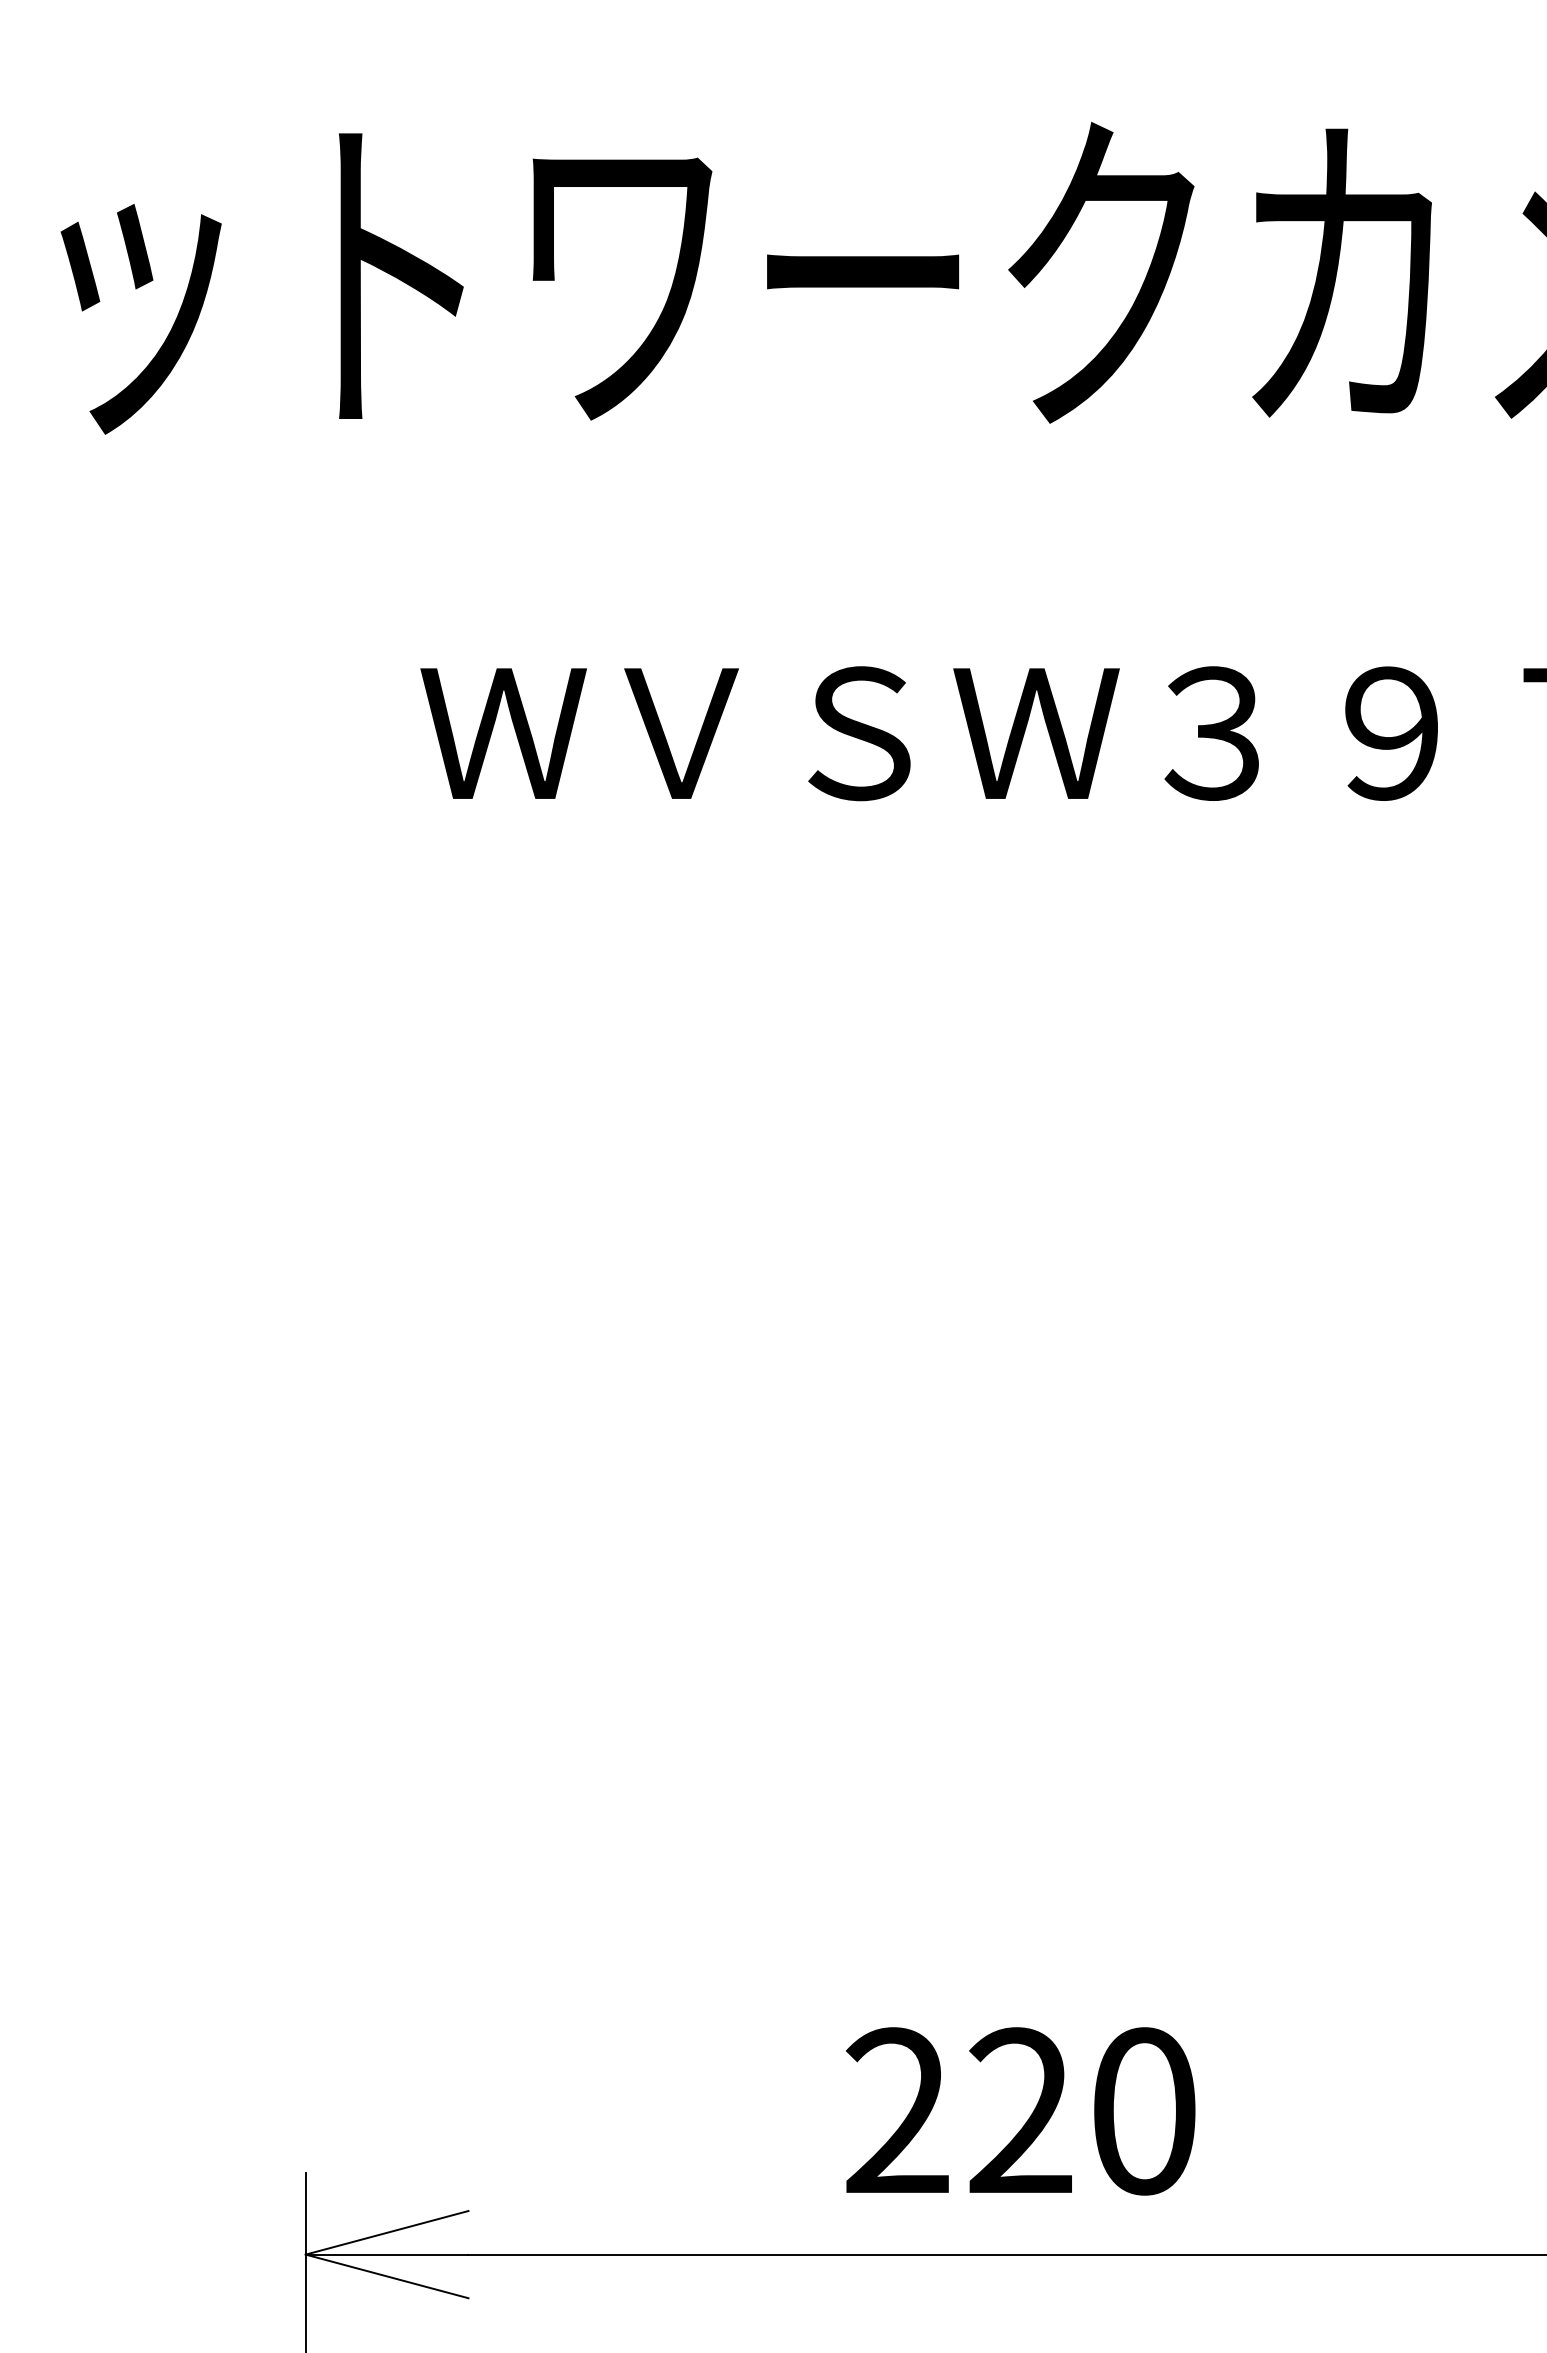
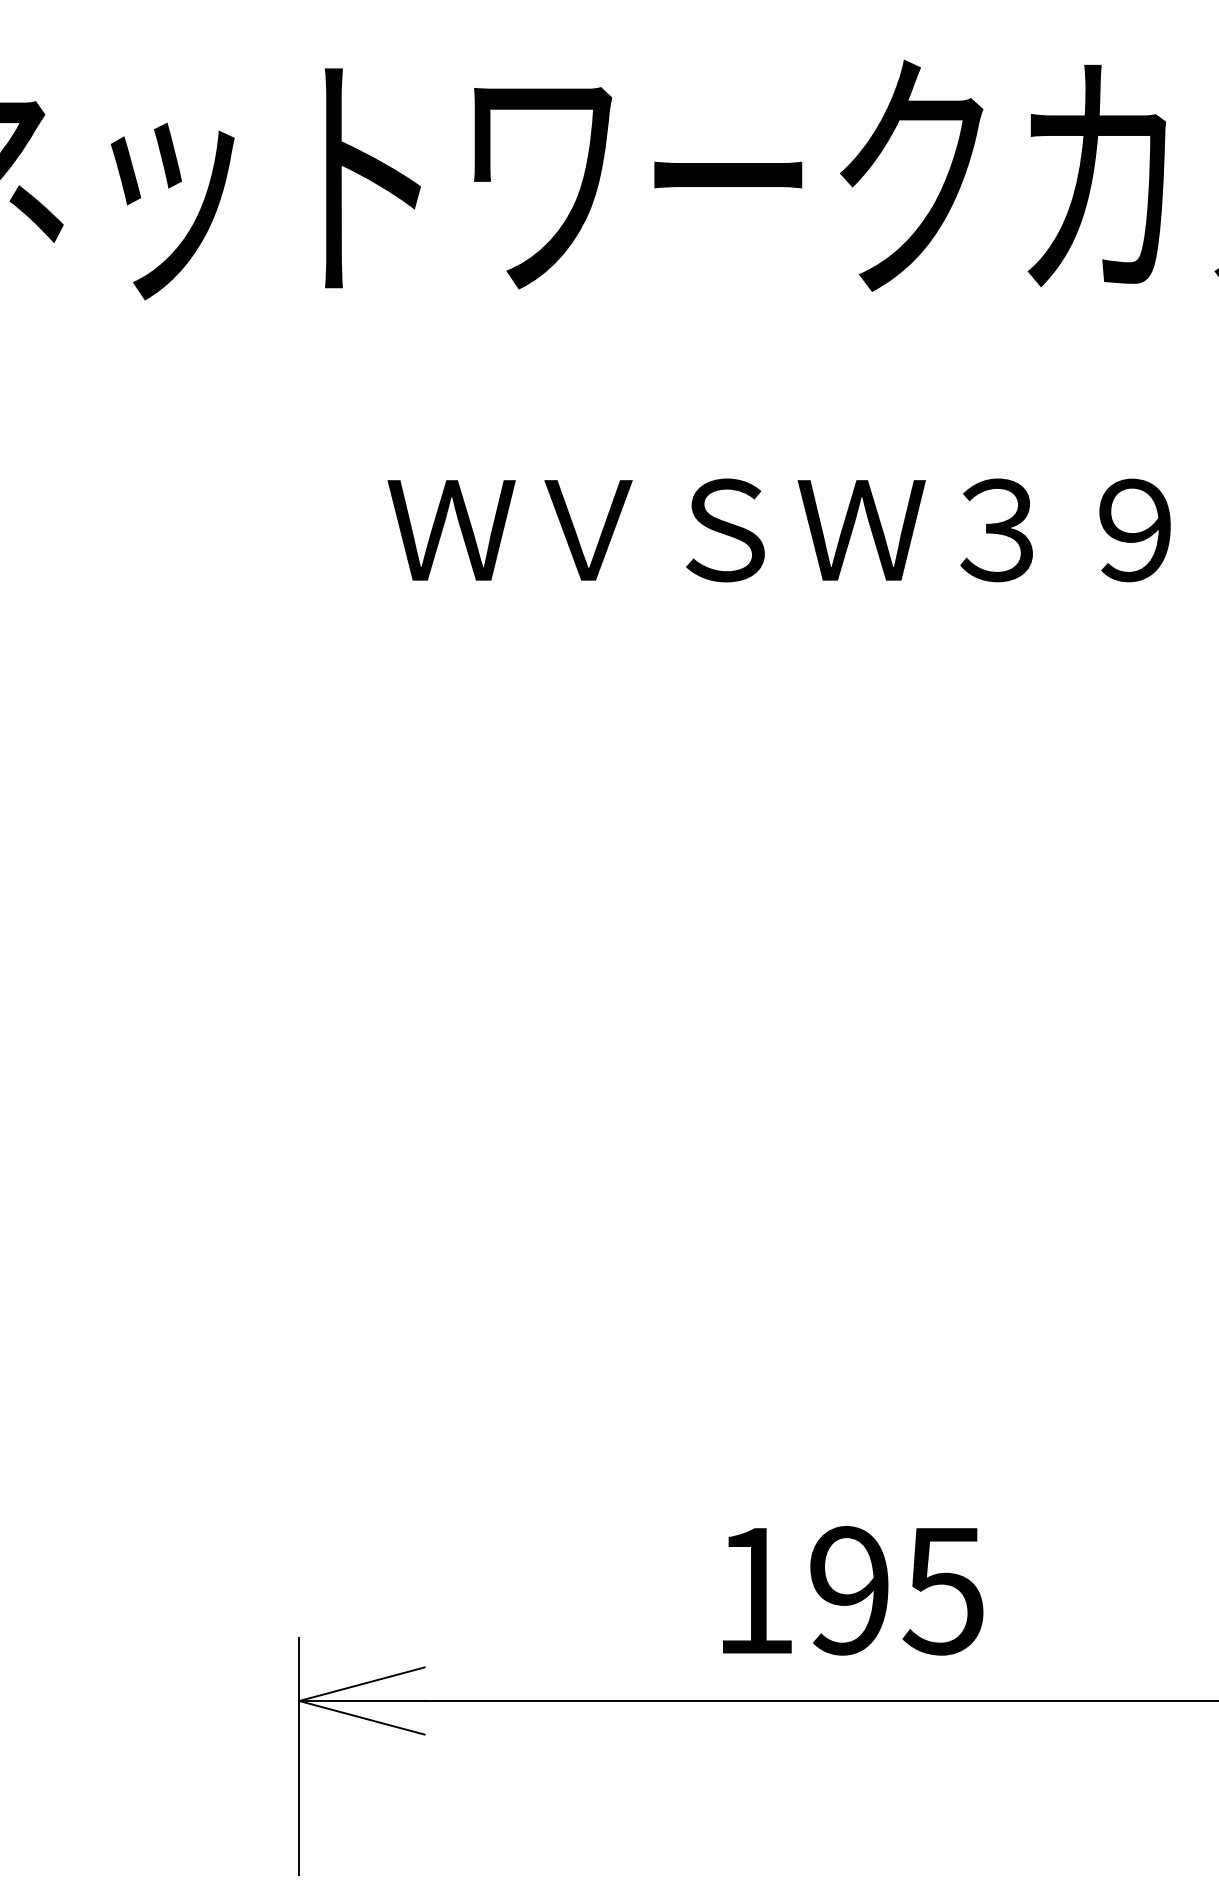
text: (1020, 2111) -> (849, 1590), 220 -> 195

